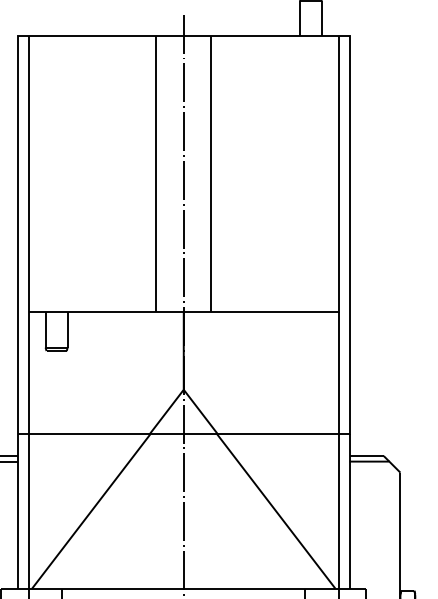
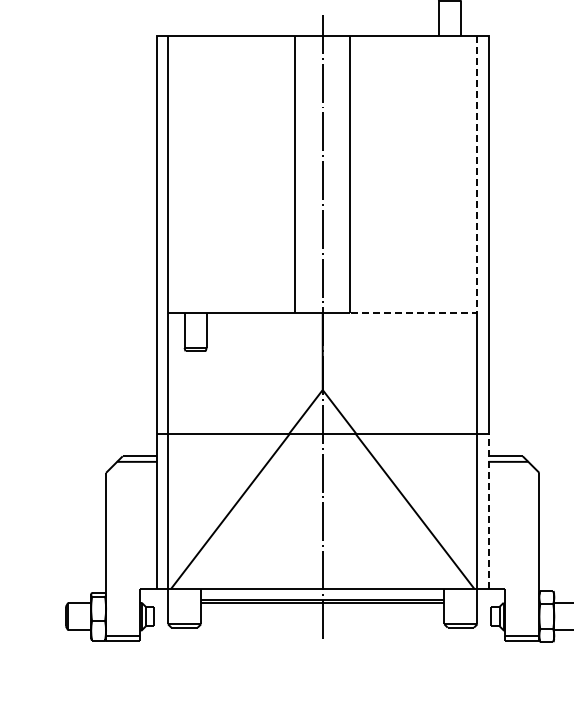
line: (338, 238) -> (477, 238), solid -> dashed
line: (349, 511) -> (488, 511), solid -> dashed

